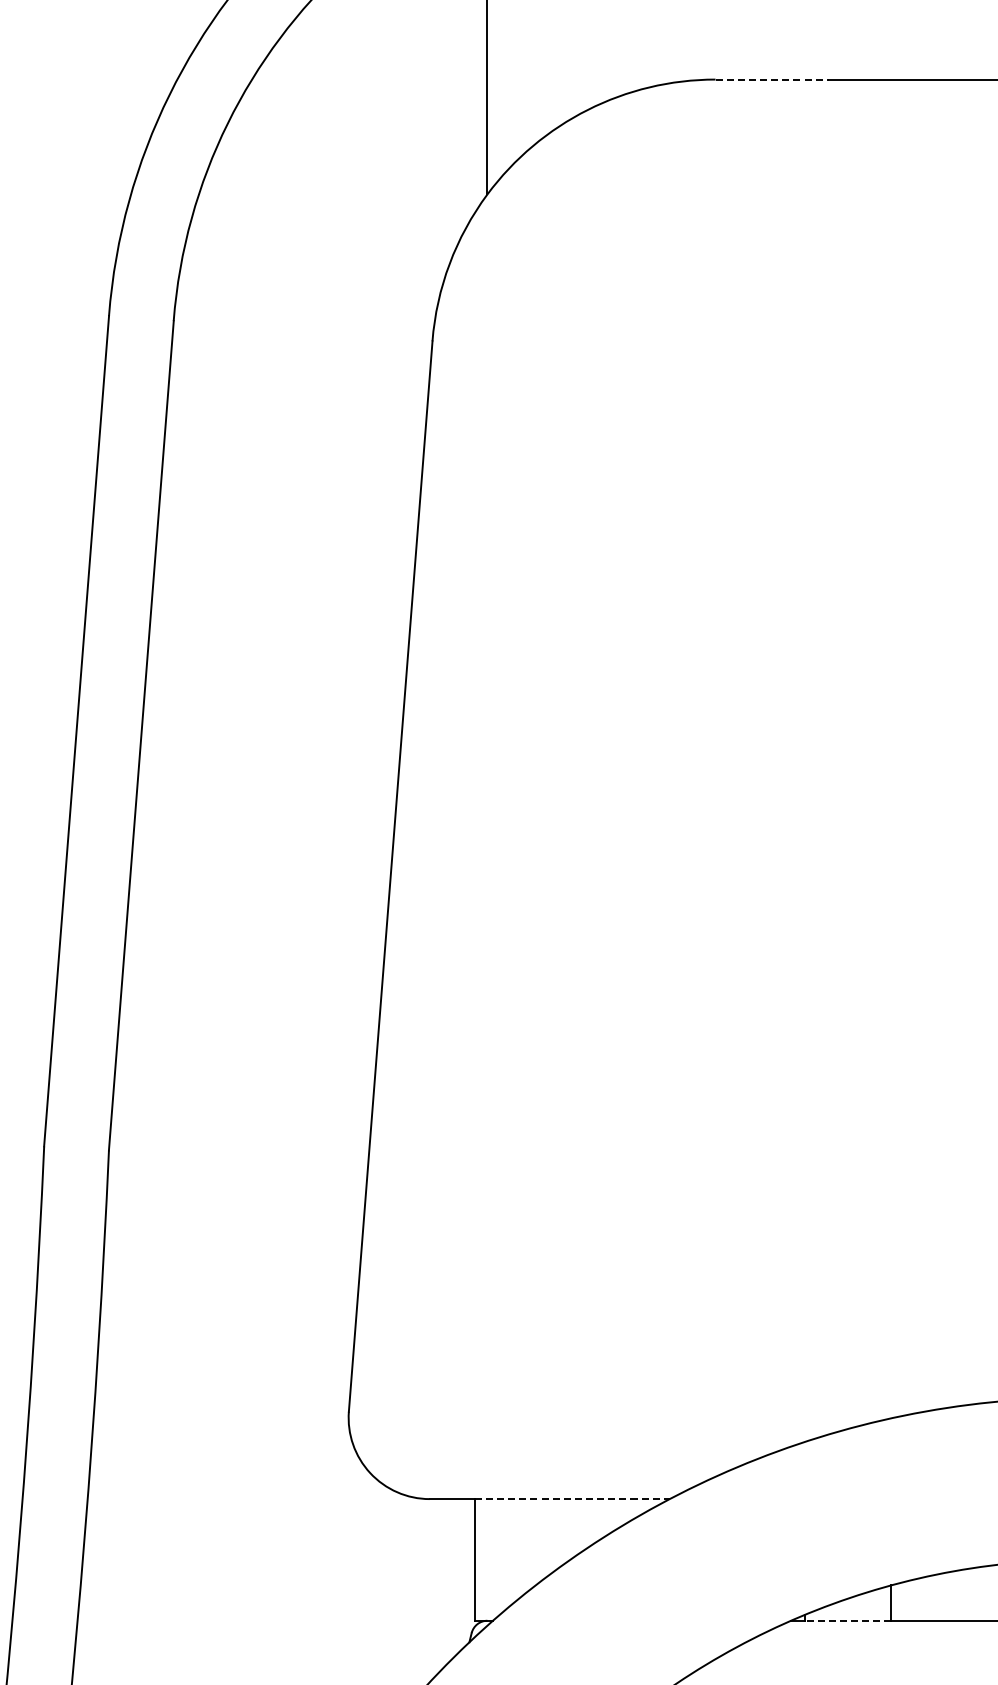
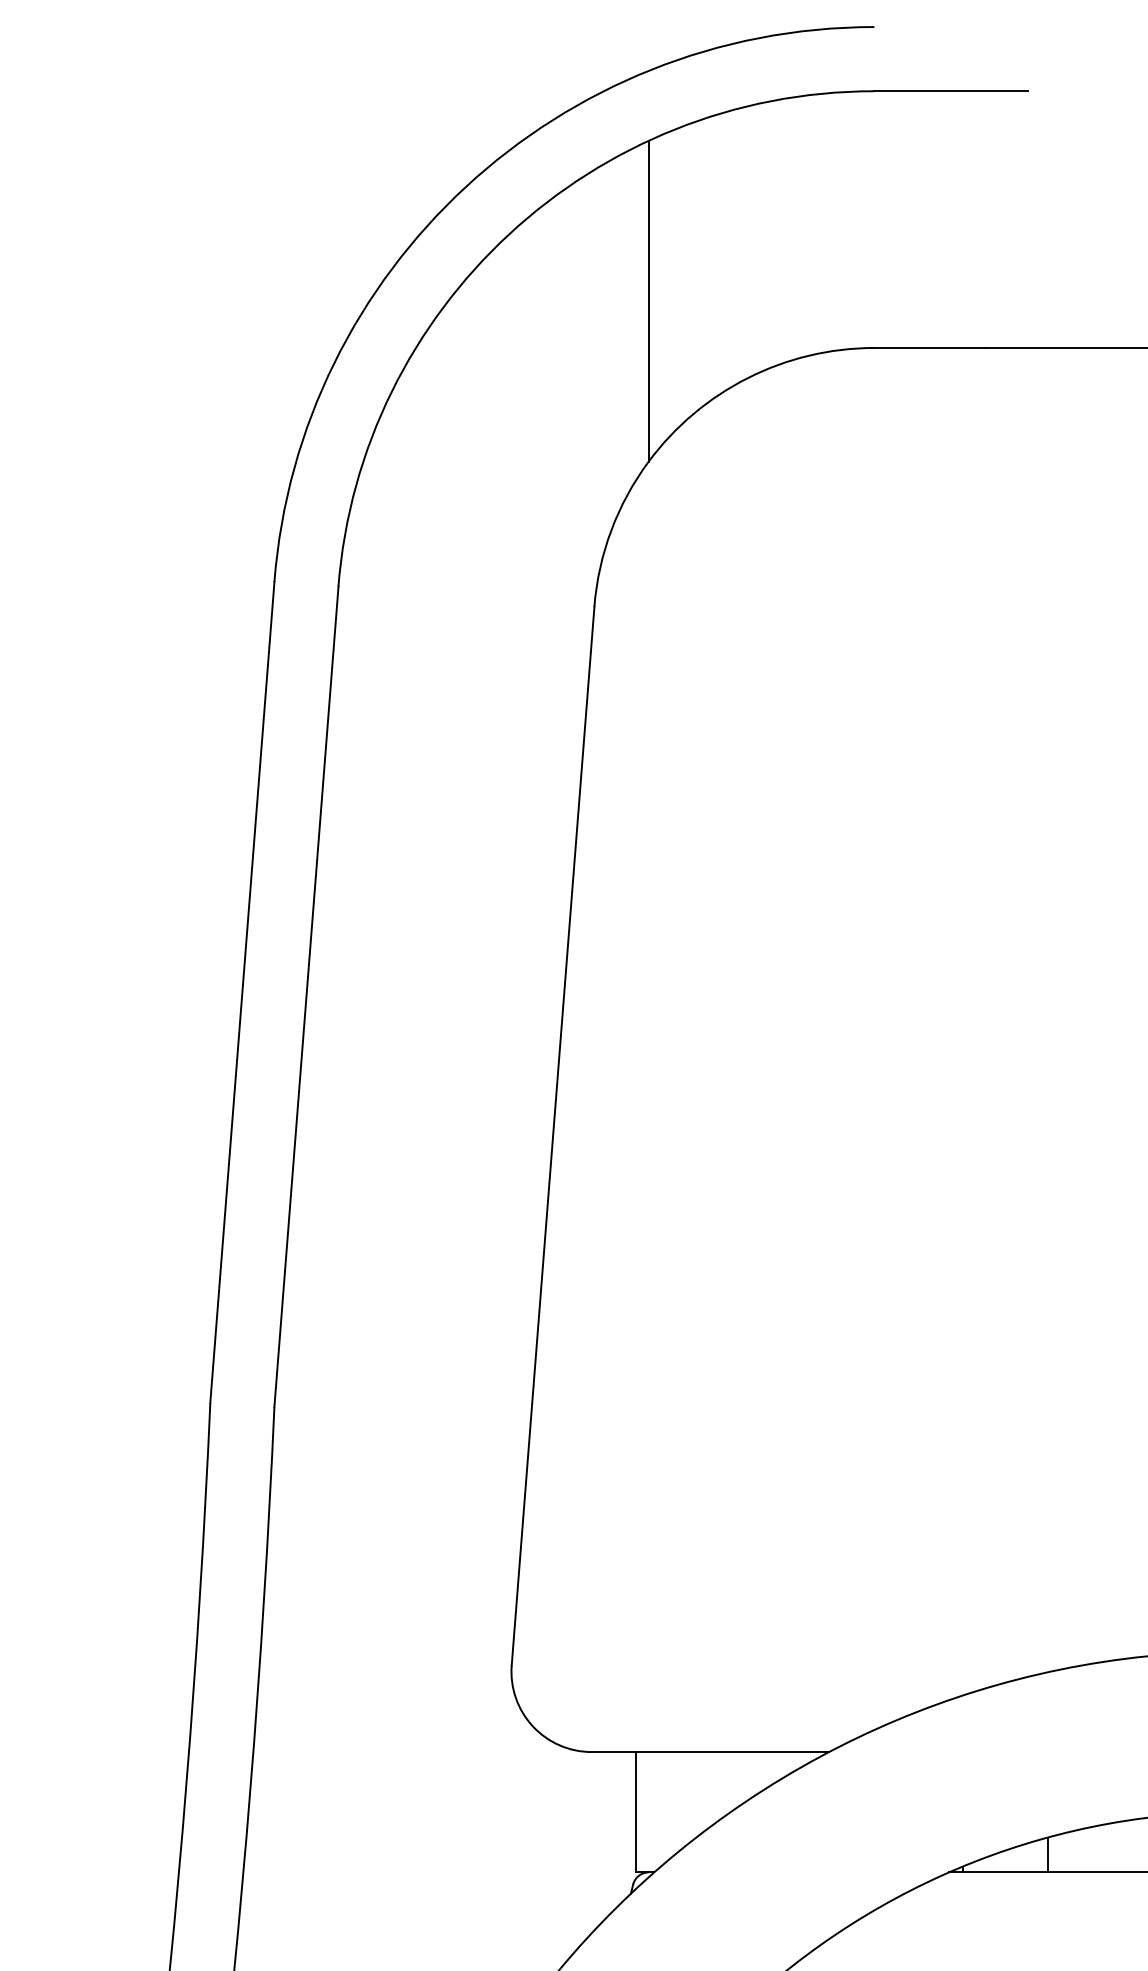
line: (772, 80) -> (930, 348), dashed -> solid
line: (572, 1499) -> (732, 1752), dashed -> solid
line: (848, 1620) -> (1005, 1872), dashed -> solid

